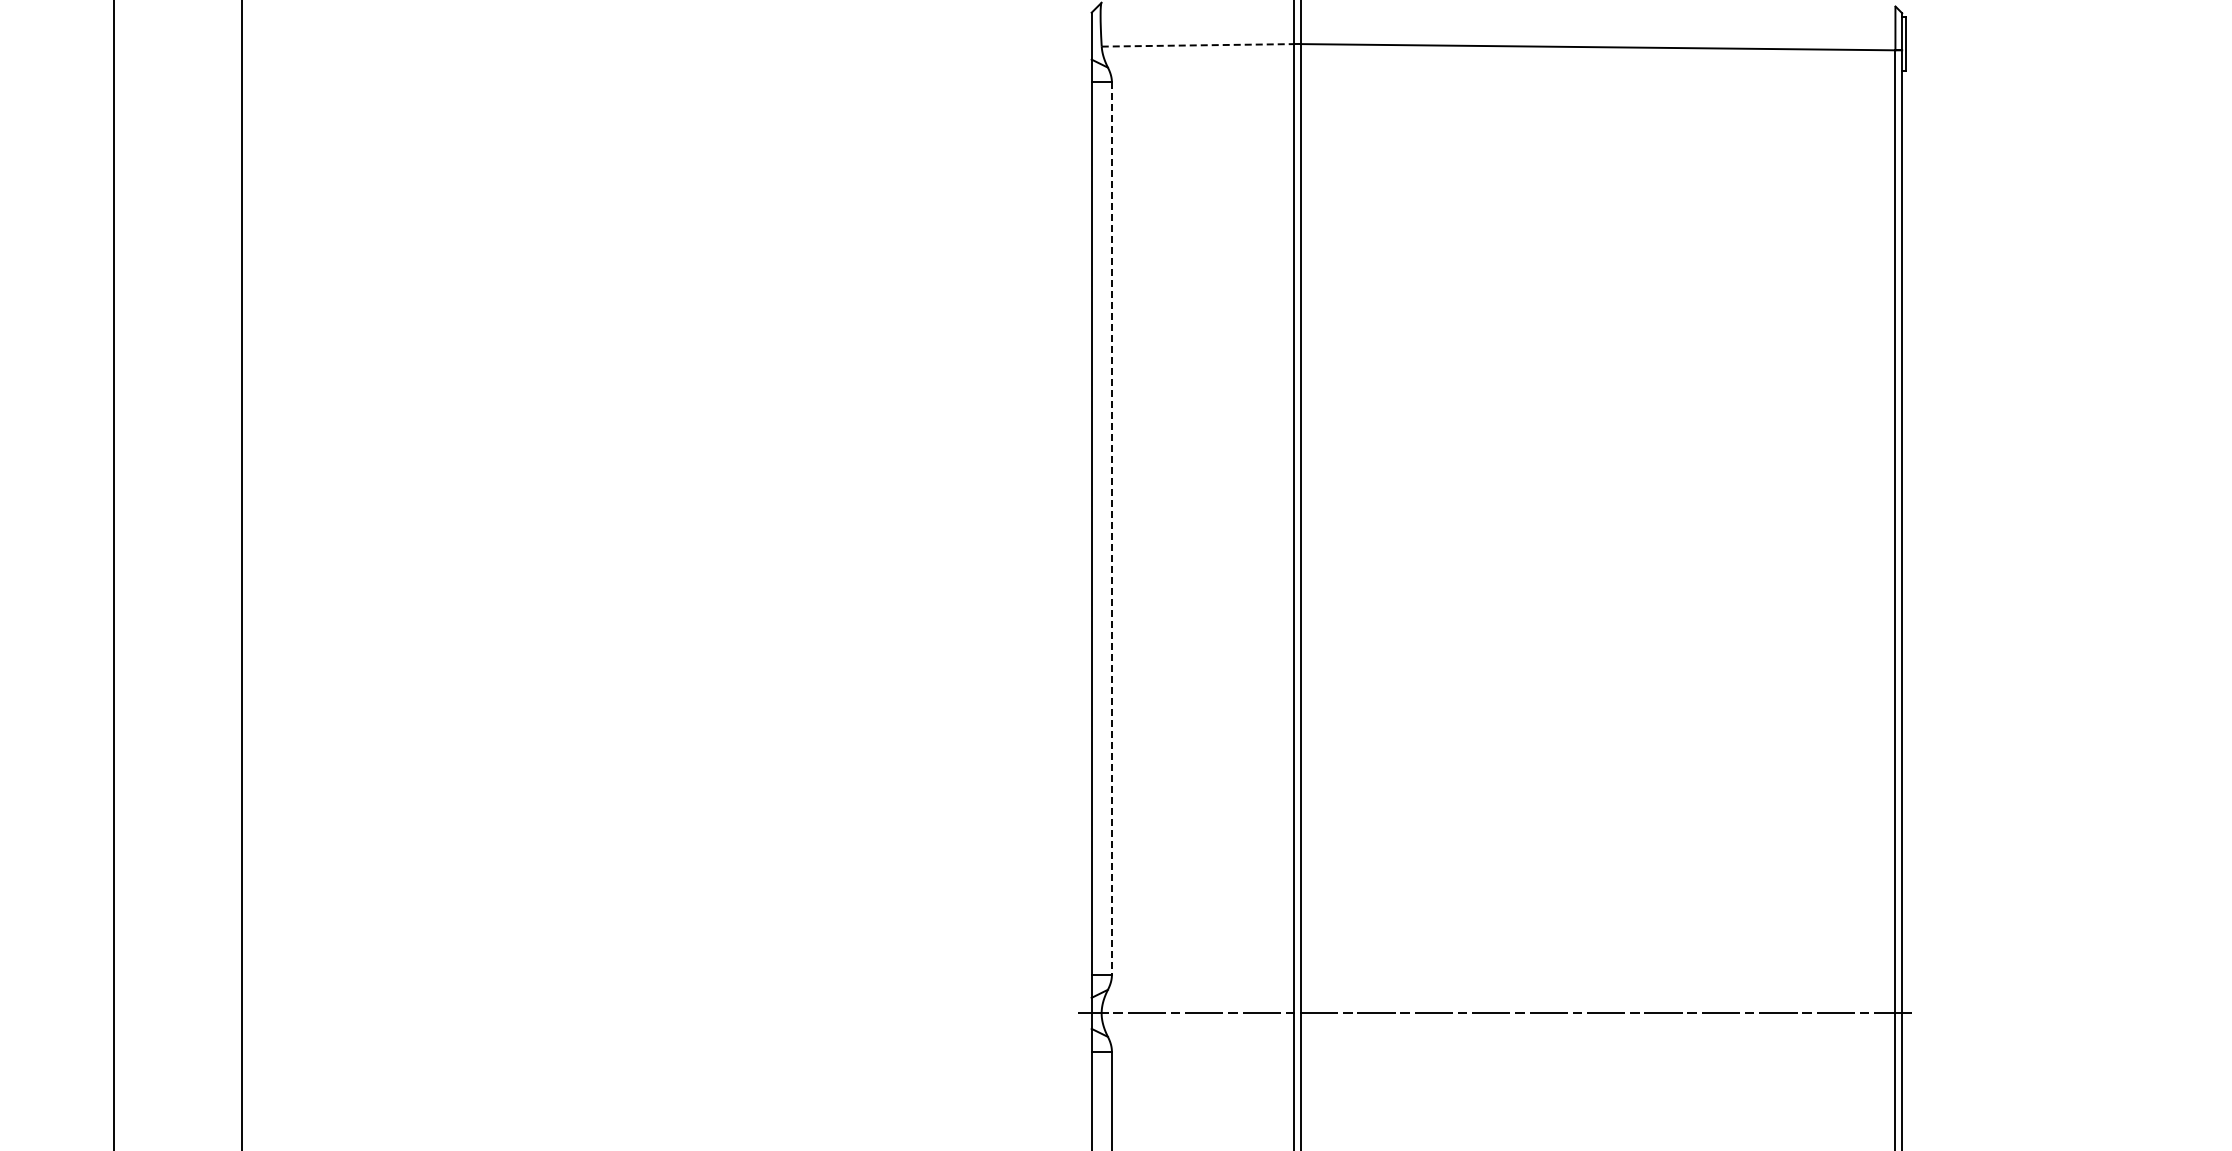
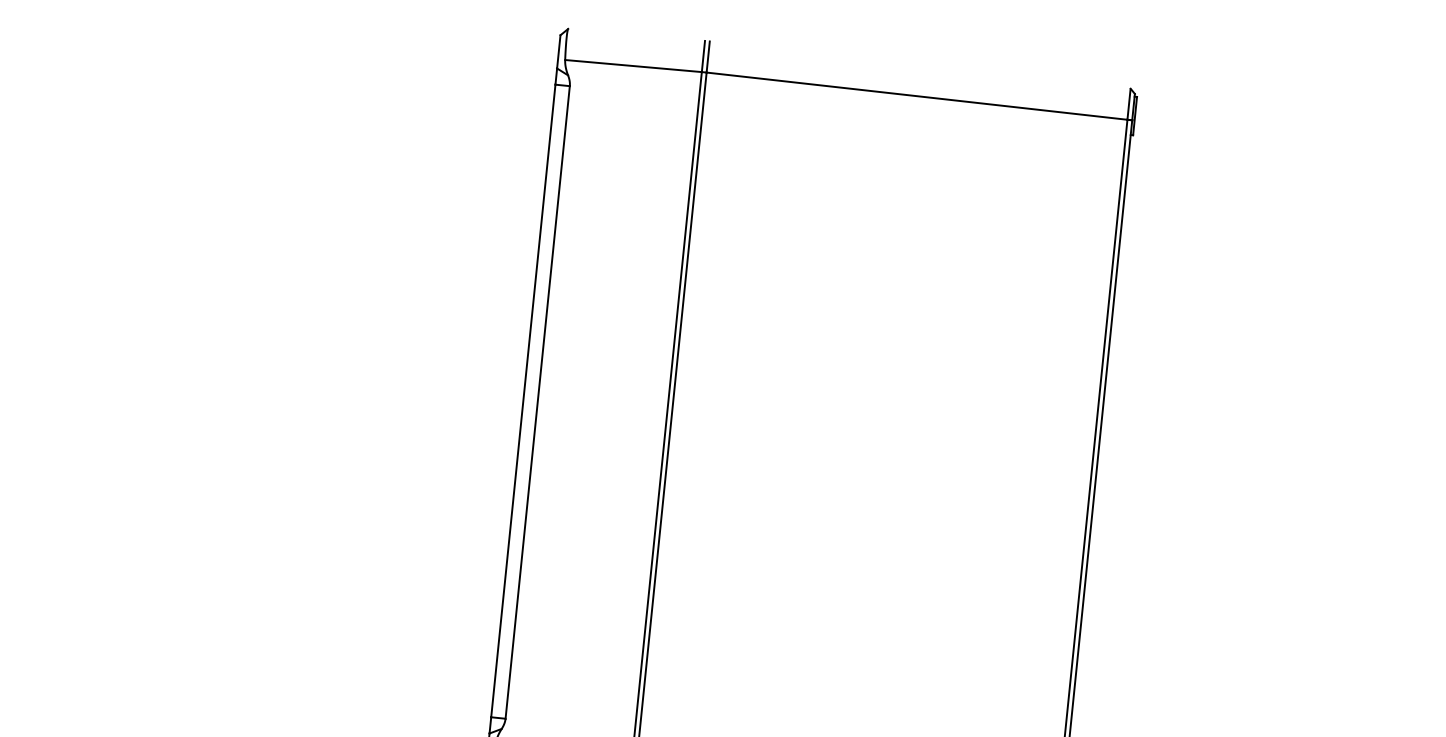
line: (1198, 45) -> (633, 66), dashed -> solid
line: (1111, 529) -> (537, 402), dashed -> solid

